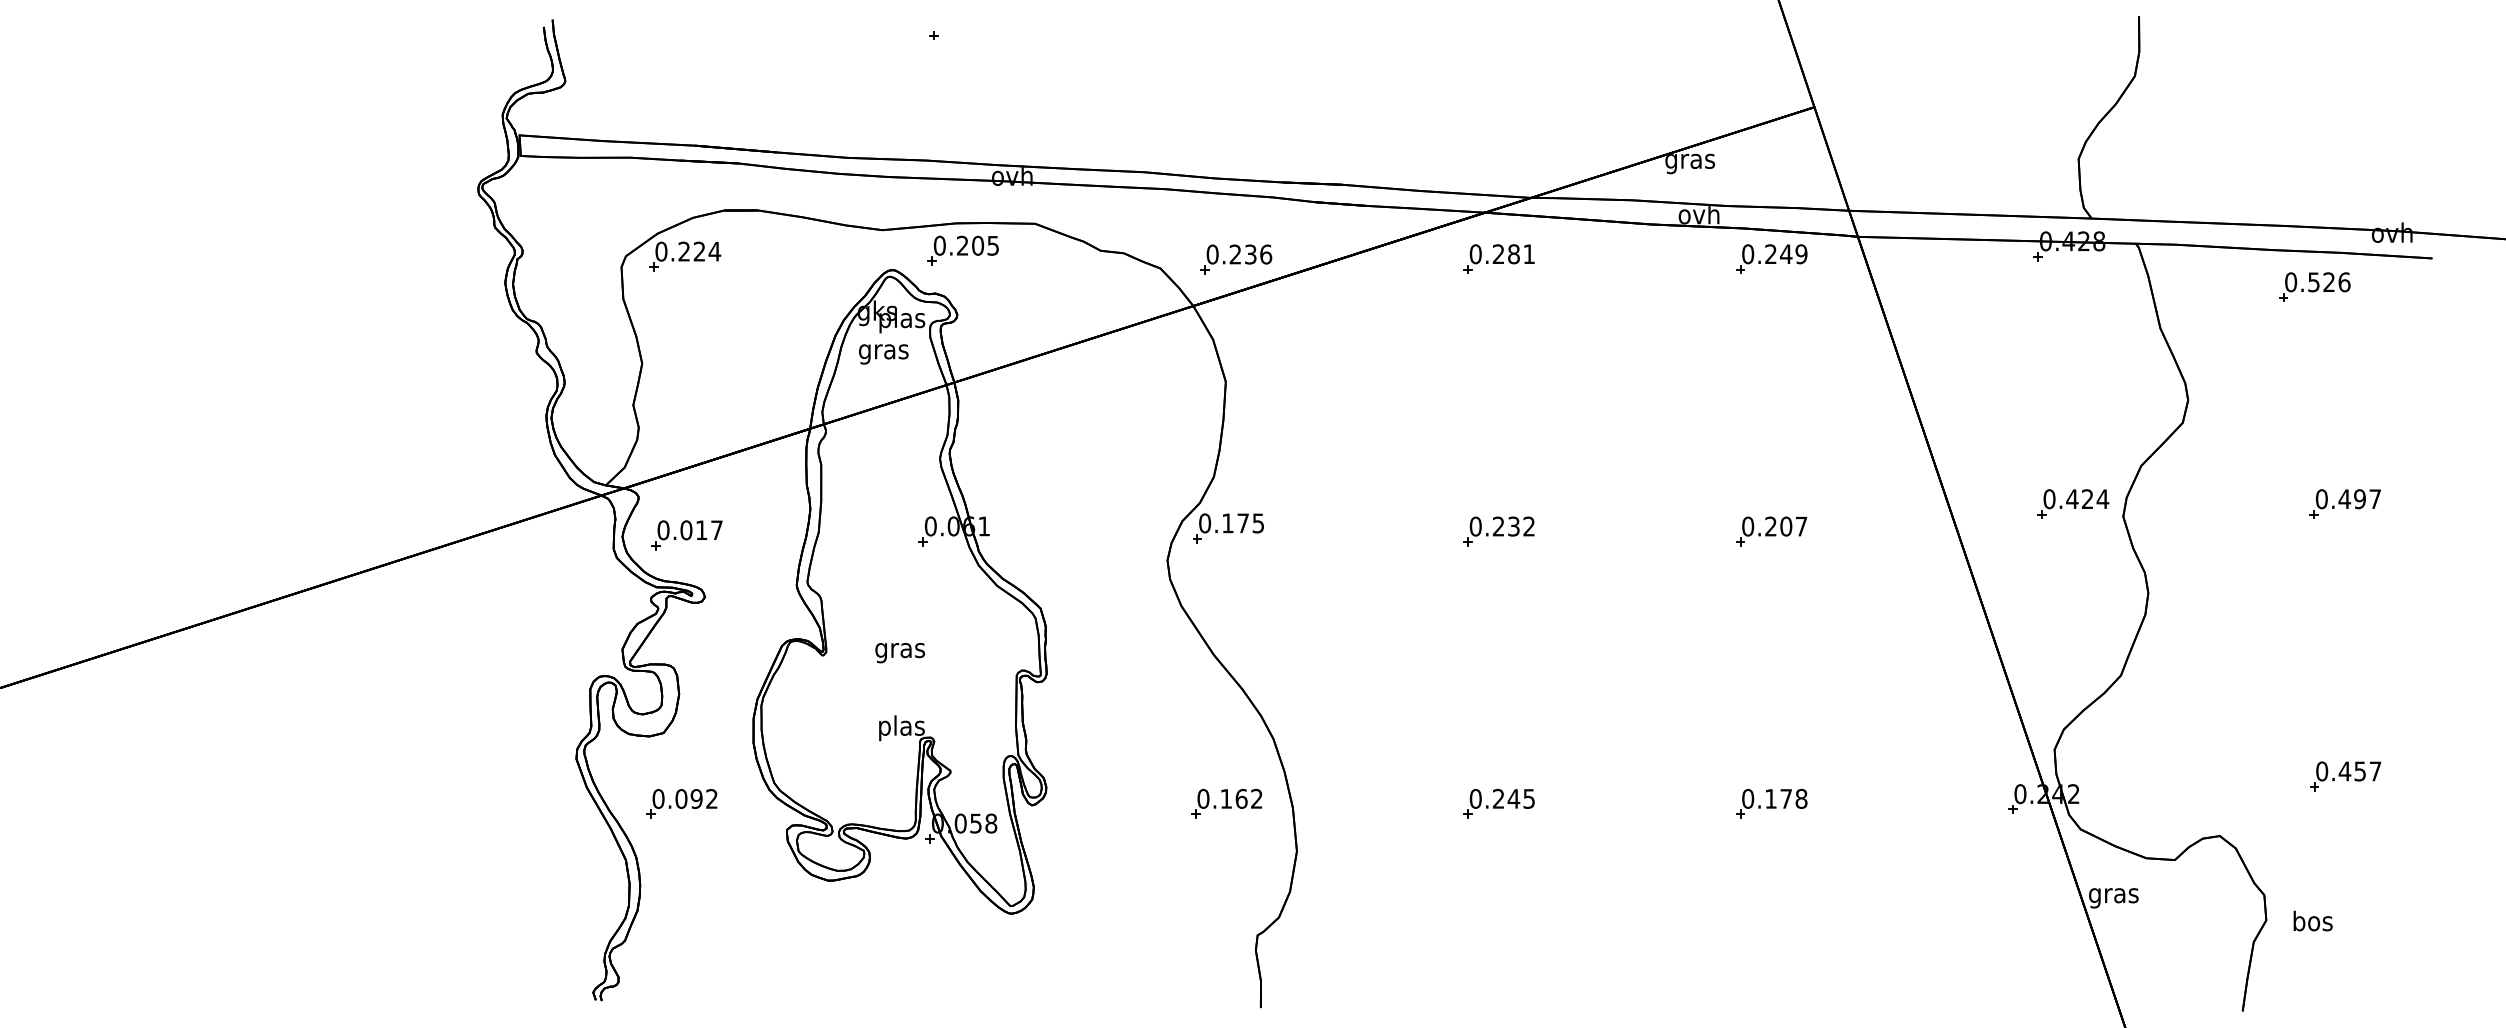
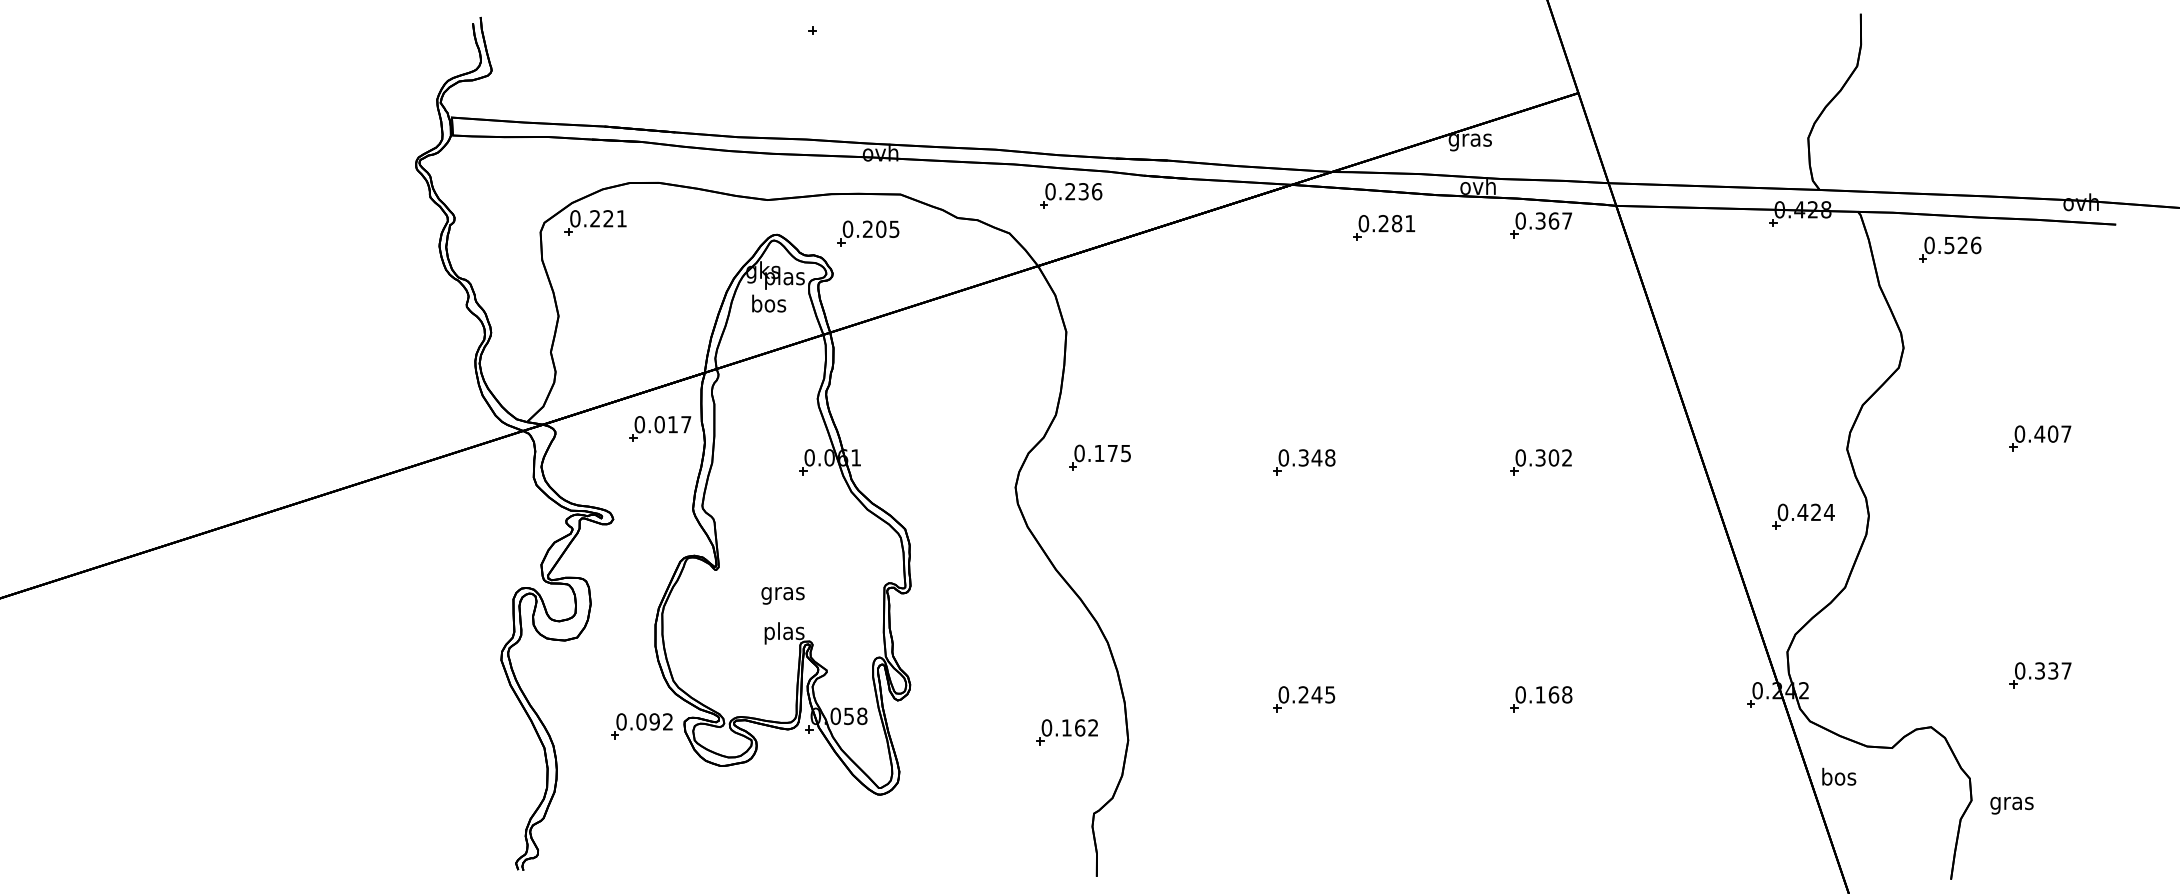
part: (962, 250) -> (867, 233), moved
text: (714, 251) -> (621, 218), 0.224 -> 0.221
text: (1786, 254) -> (1554, 221), 0.249 -> 0.367
part: (1498, 258) -> (1383, 227), moved
part: (1236, 259) -> (1071, 196), moved
part: (2314, 286) -> (1949, 249), moved
text: (883, 351) -> (768, 305), gras -> bos
text: (2360, 499) -> (2053, 434), 0.497 -> 0.407
part: (2073, 503) -> (1803, 516), moved
text: (1514, 526) -> (1317, 457), 0.232 -> 0.348
text: (1786, 526) -> (1554, 457), 0.207 -> 0.302
part: (1228, 528) -> (1100, 457), moved
part: (686, 535) -> (659, 429), moved
text: (899, 653) -> (782, 596), moved
text: (2351, 771) -> (2045, 671), 0.457 -> 0.337
text: (1786, 798) -> (1554, 694), 0.178 -> 0.168
part: (681, 803) -> (641, 725), moved
part: (1226, 803) -> (1066, 731), moved
text: (2113, 895) -> (1838, 778), gras -> bos
text: (2312, 923) -> (2011, 803), bos -> gras

